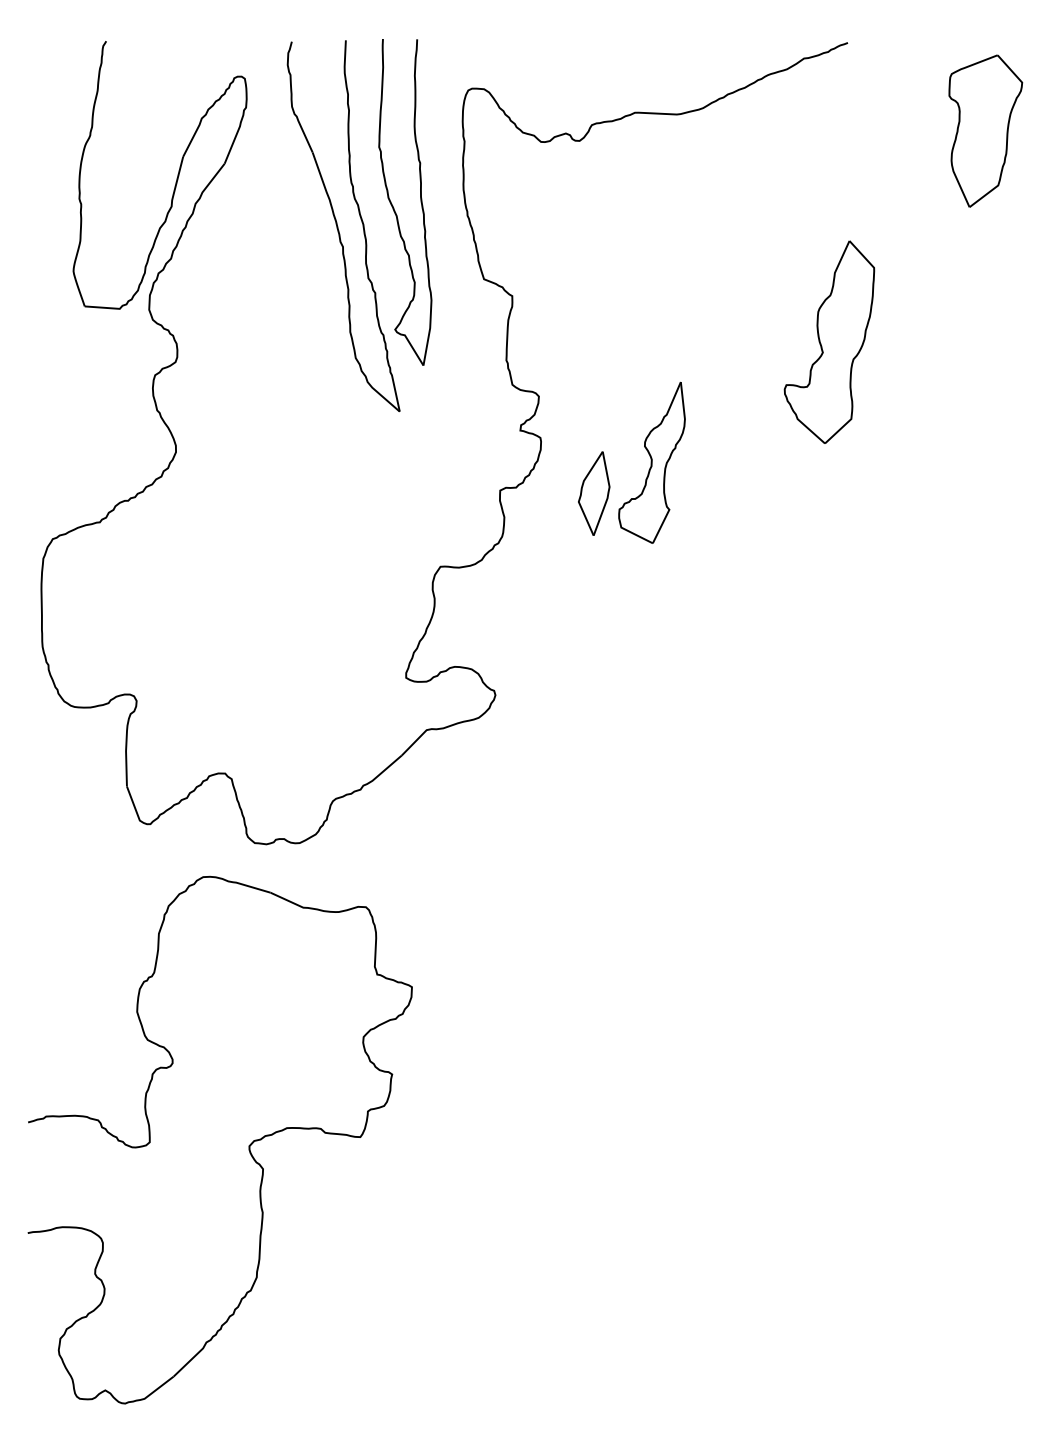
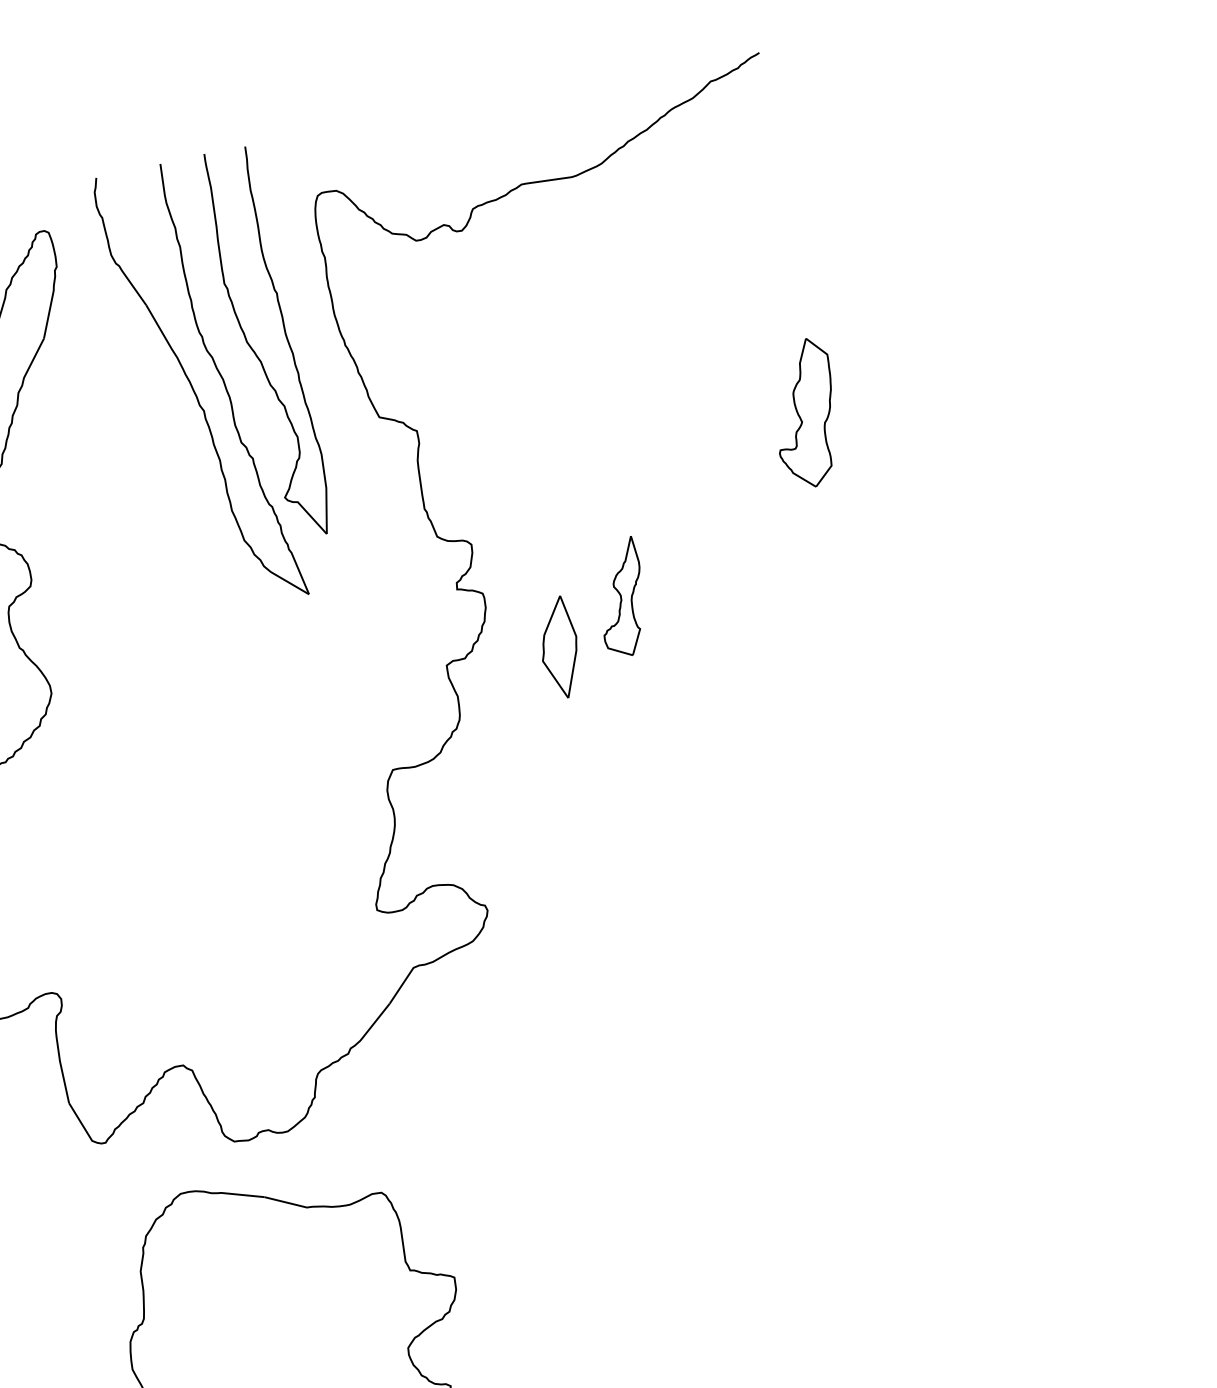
part: (985, 130) -> (943, 126), removed
part: (829, 341) -> (805, 412), size x0.6
part: (651, 462) -> (620, 597), size x0.6

